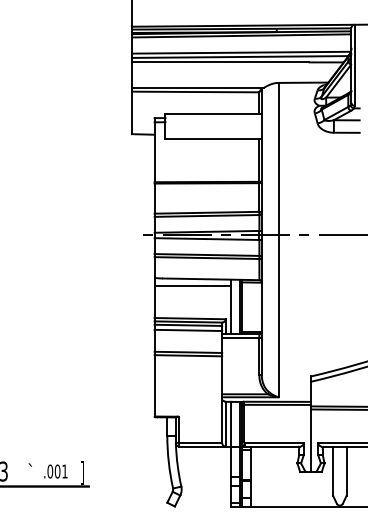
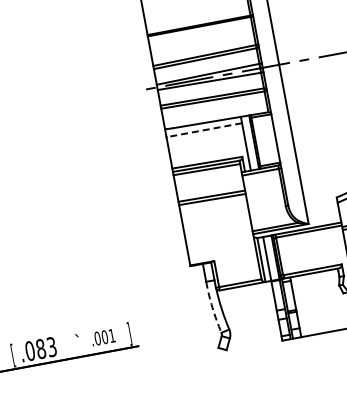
line: (192, 286) -> (203, 130), solid -> dashed
line: (188, 330) -> (207, 174), removed
arc: (168, 462) -> (212, 308), solid -> dashed

